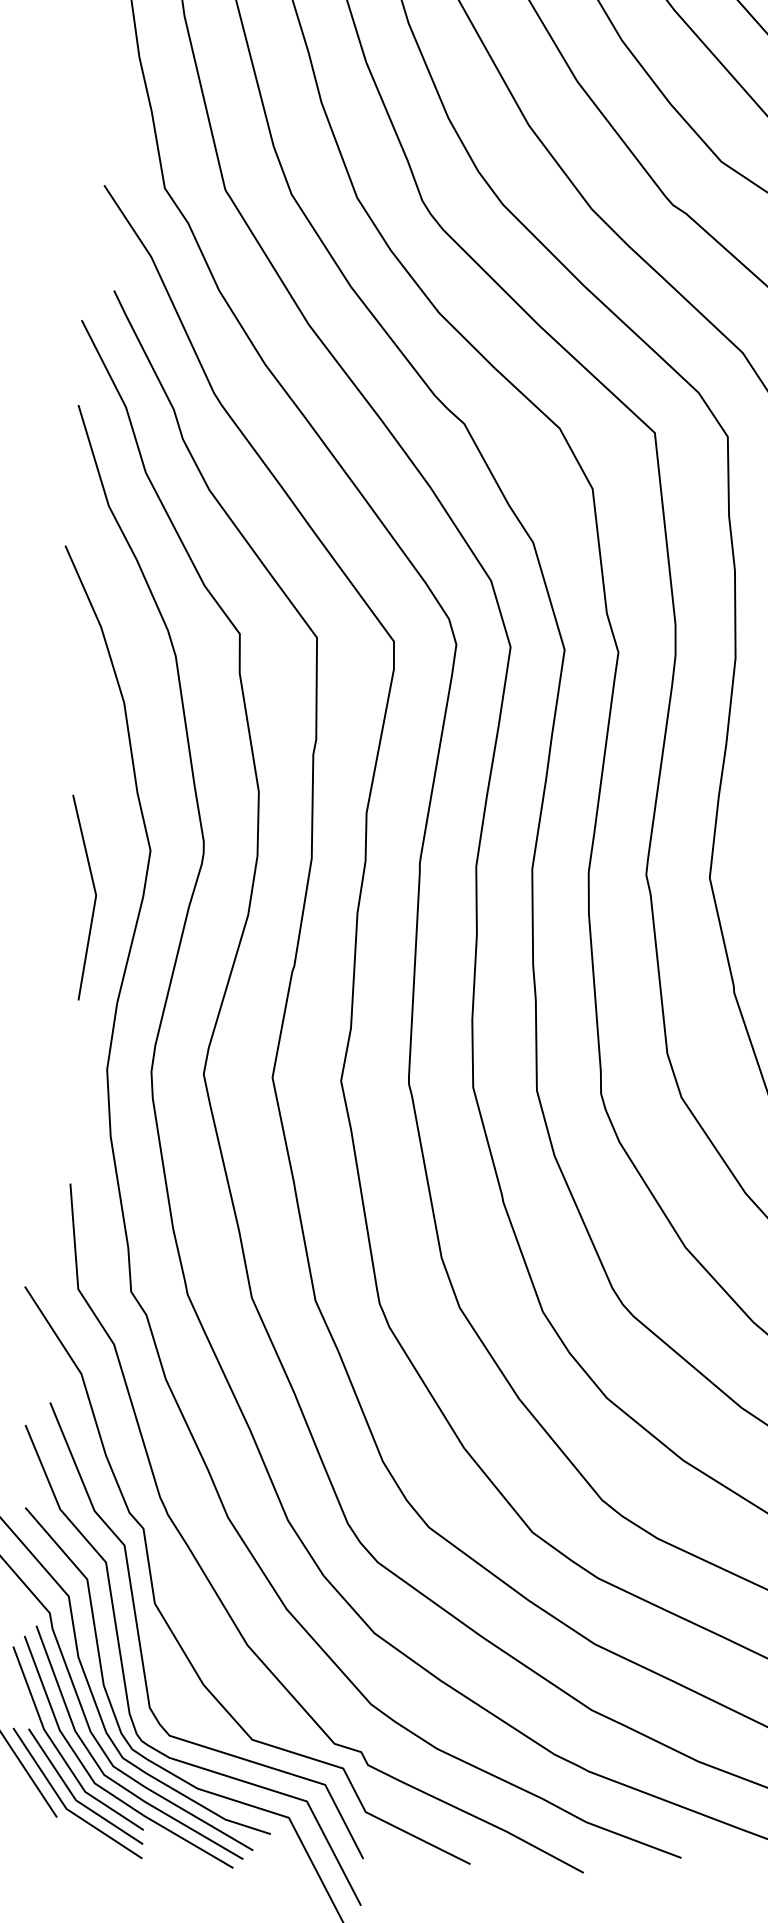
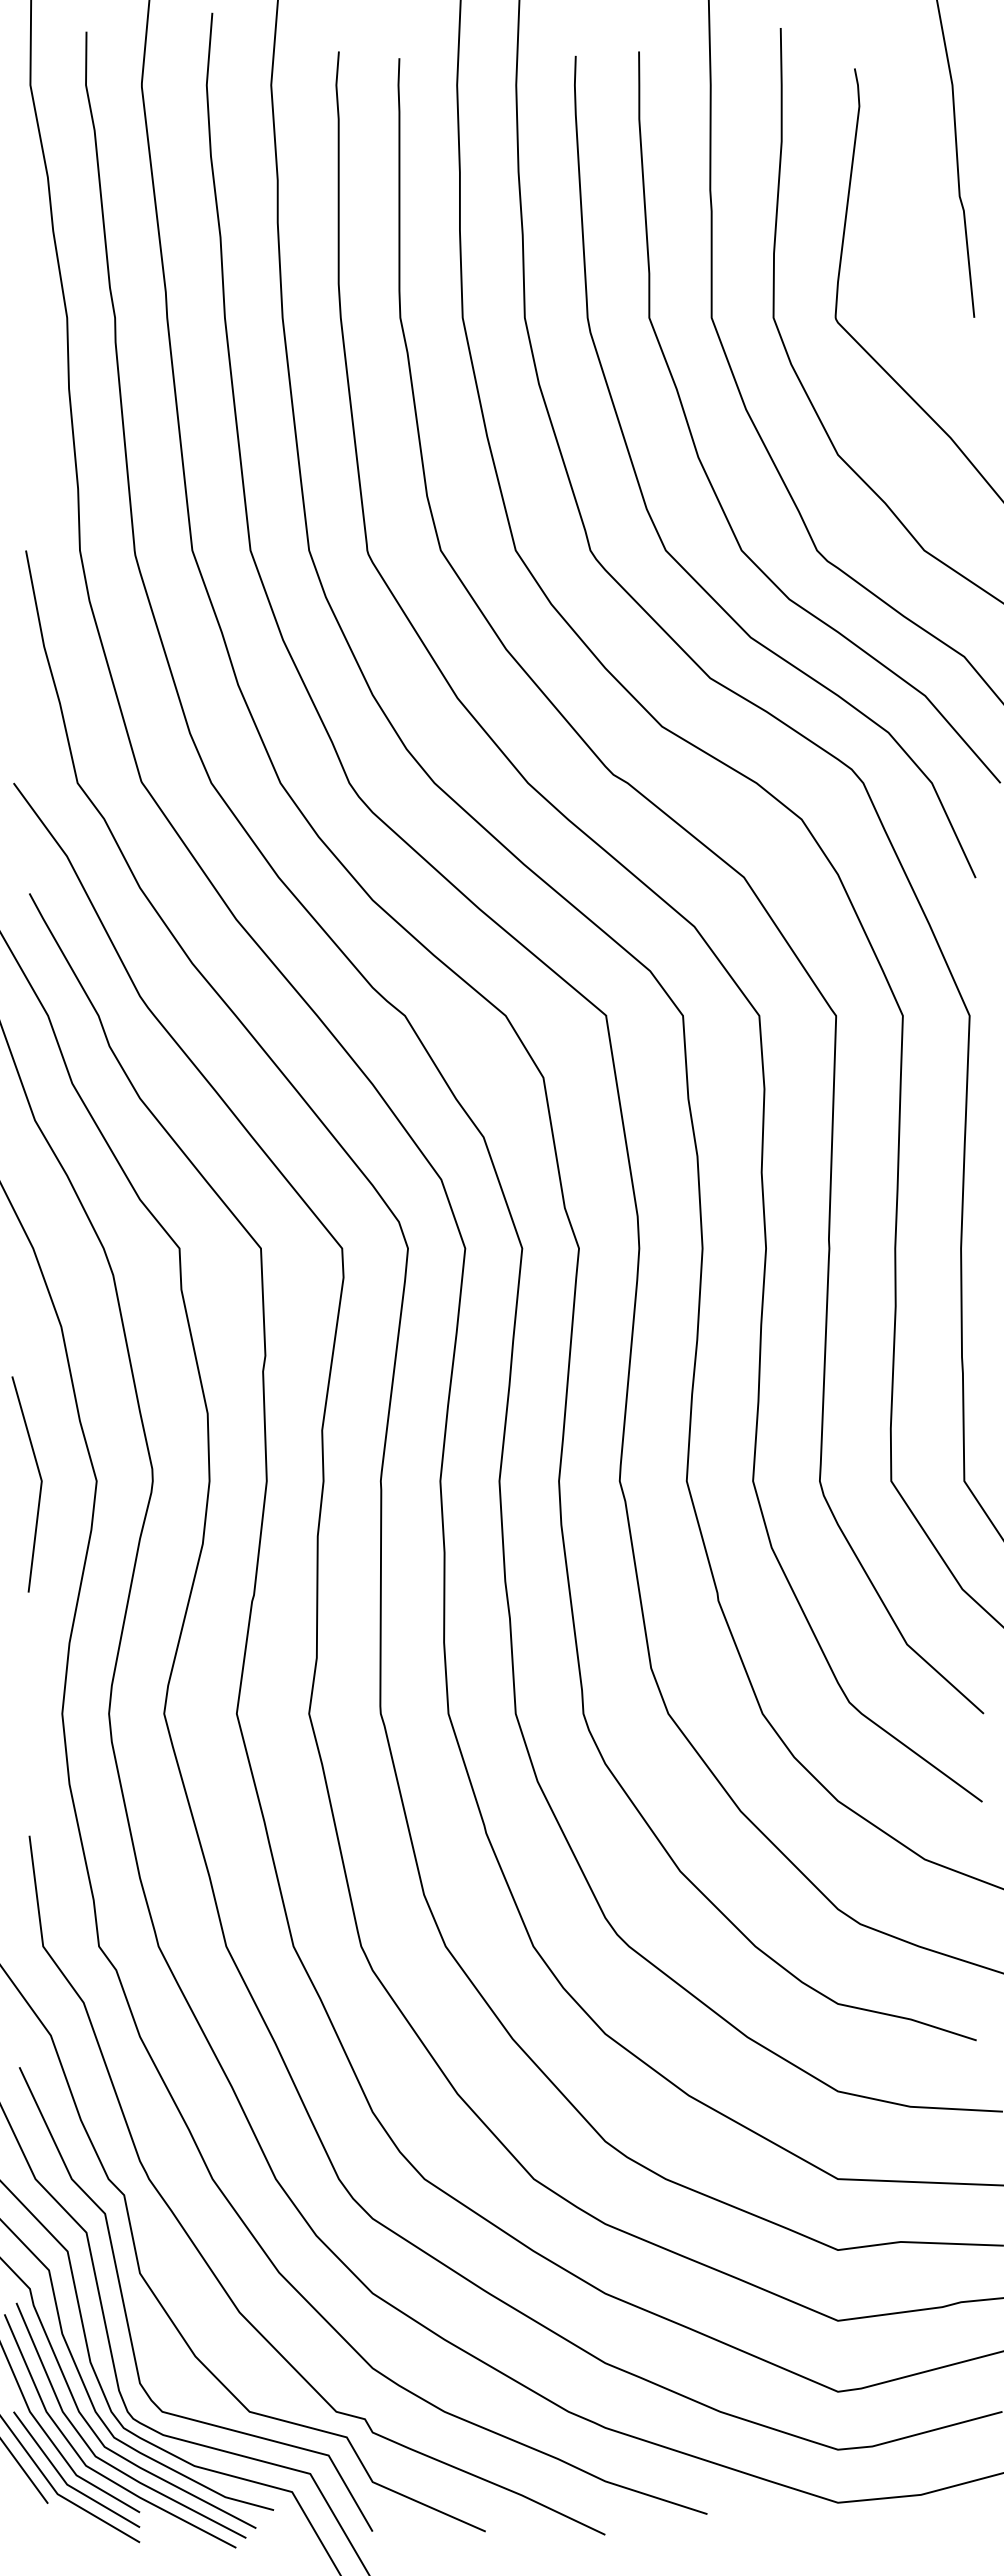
line: (94, 898) -> (40, 1484), moved

